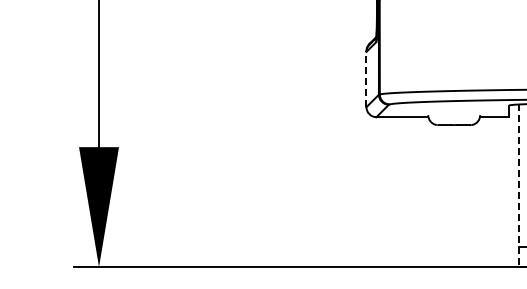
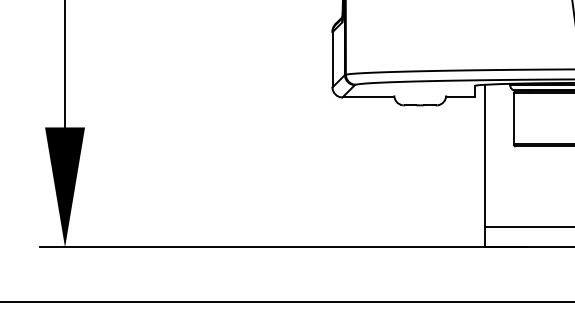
line: (366, 78) -> (332, 58), dashed -> solid
line: (519, 186) -> (485, 166), dashed -> solid

